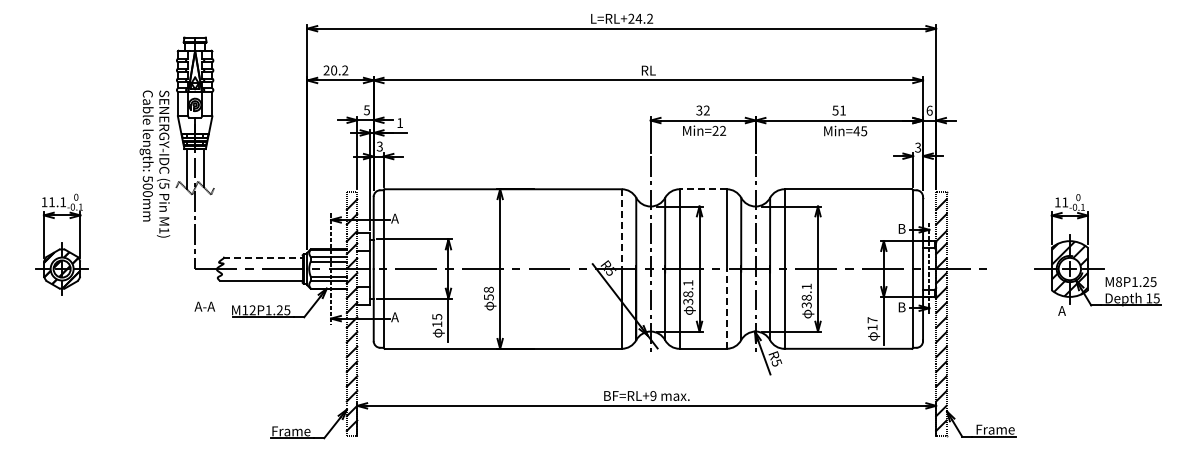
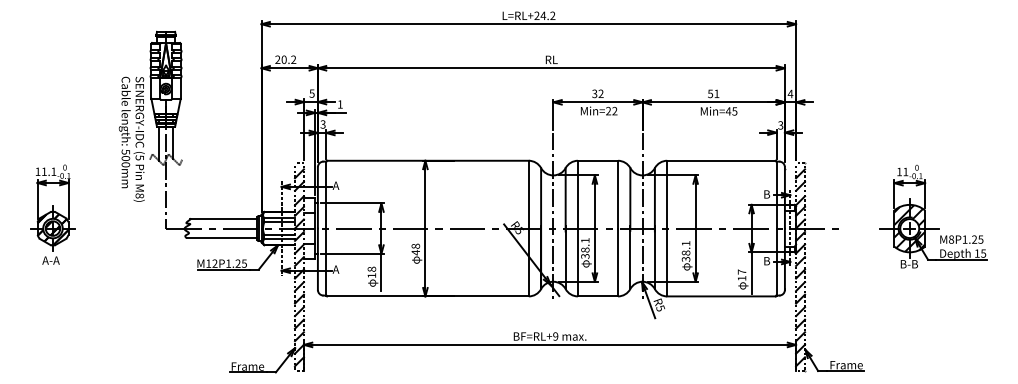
text: (929, 110) -> (790, 93), 6 -> 4
line: (703, 189) -> (598, 160), dashed -> solid
line: (621, 229) -> (528, 194), dashed -> solid
text: (164, 230) -> (140, 195), M1) -> M8)
line: (262, 257) -> (223, 218), dashed -> solid
text: (488, 297) -> (415, 252), 58 -> 48
text: (204, 306) -> (50, 260), moved
line: (726, 308) -> (617, 262), dashed -> solid
text: (1068, 310) -> (908, 263), A -> B-B
text: (437, 316) -> (372, 268), 15 -> 18

